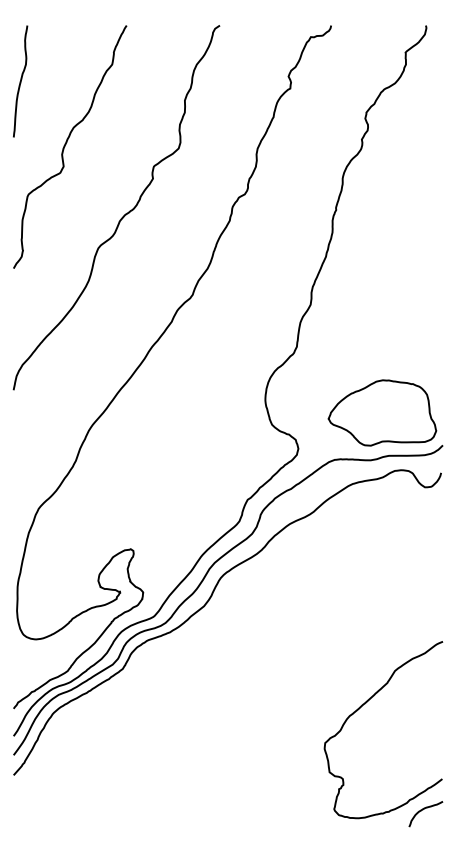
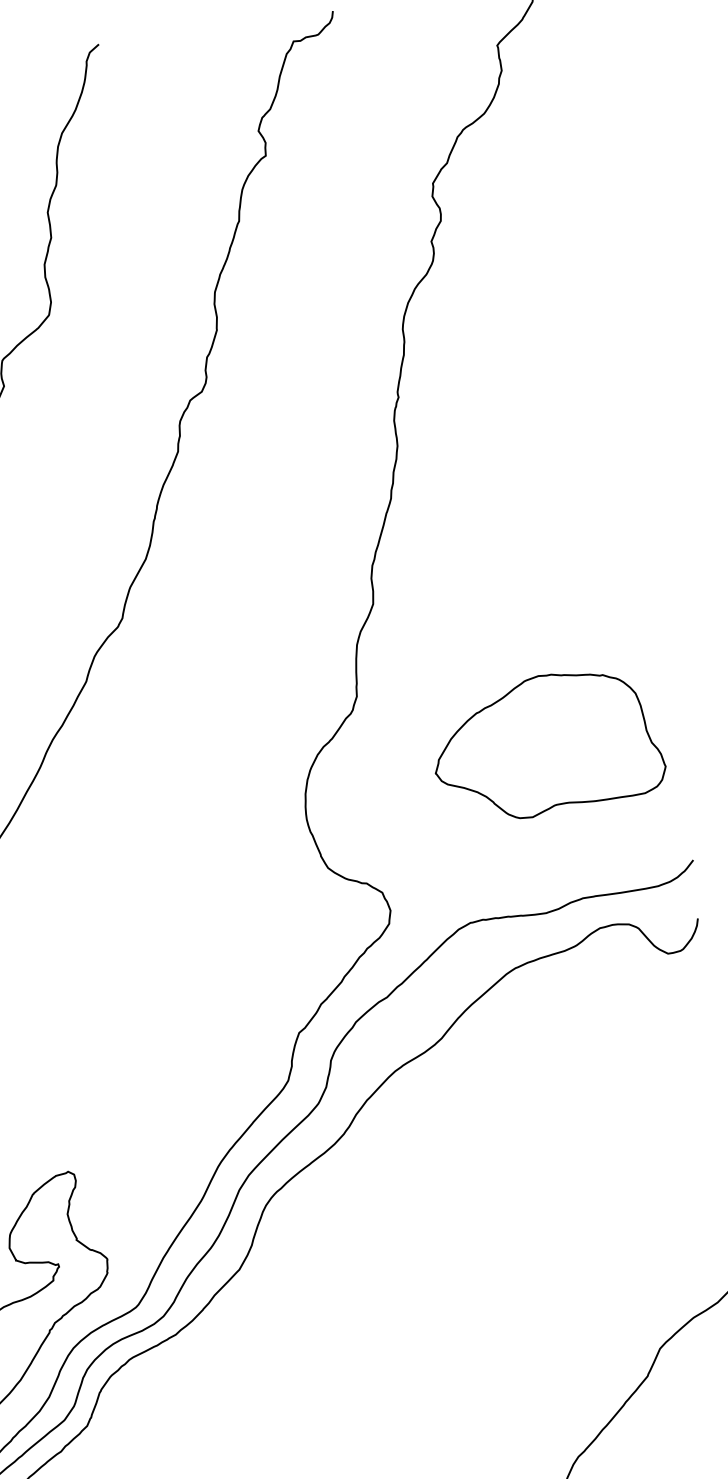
part: (382, 412) -> (547, 743), moved

